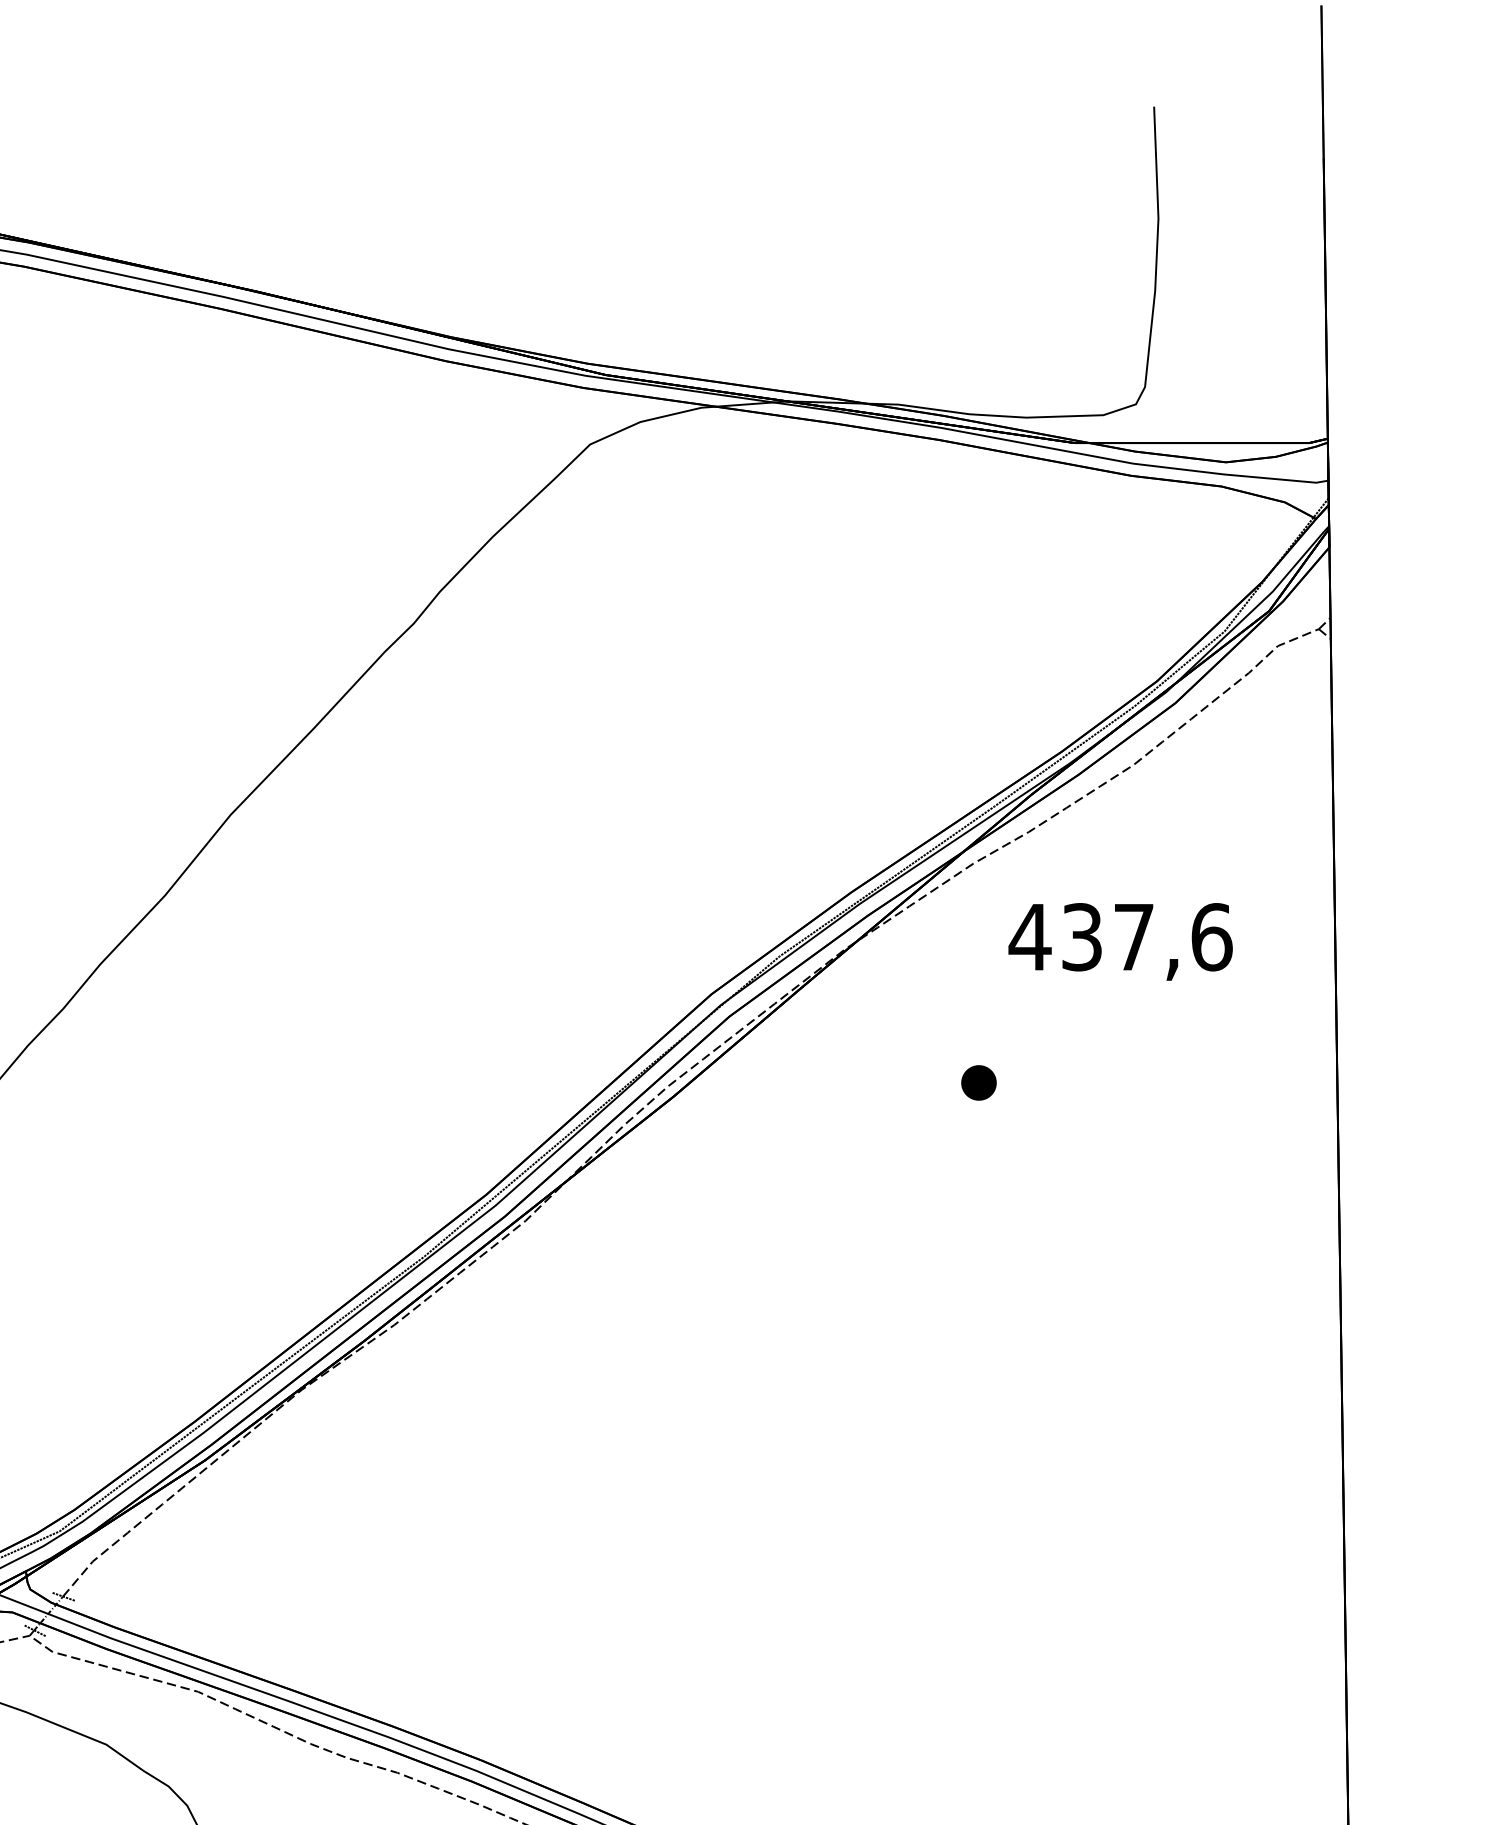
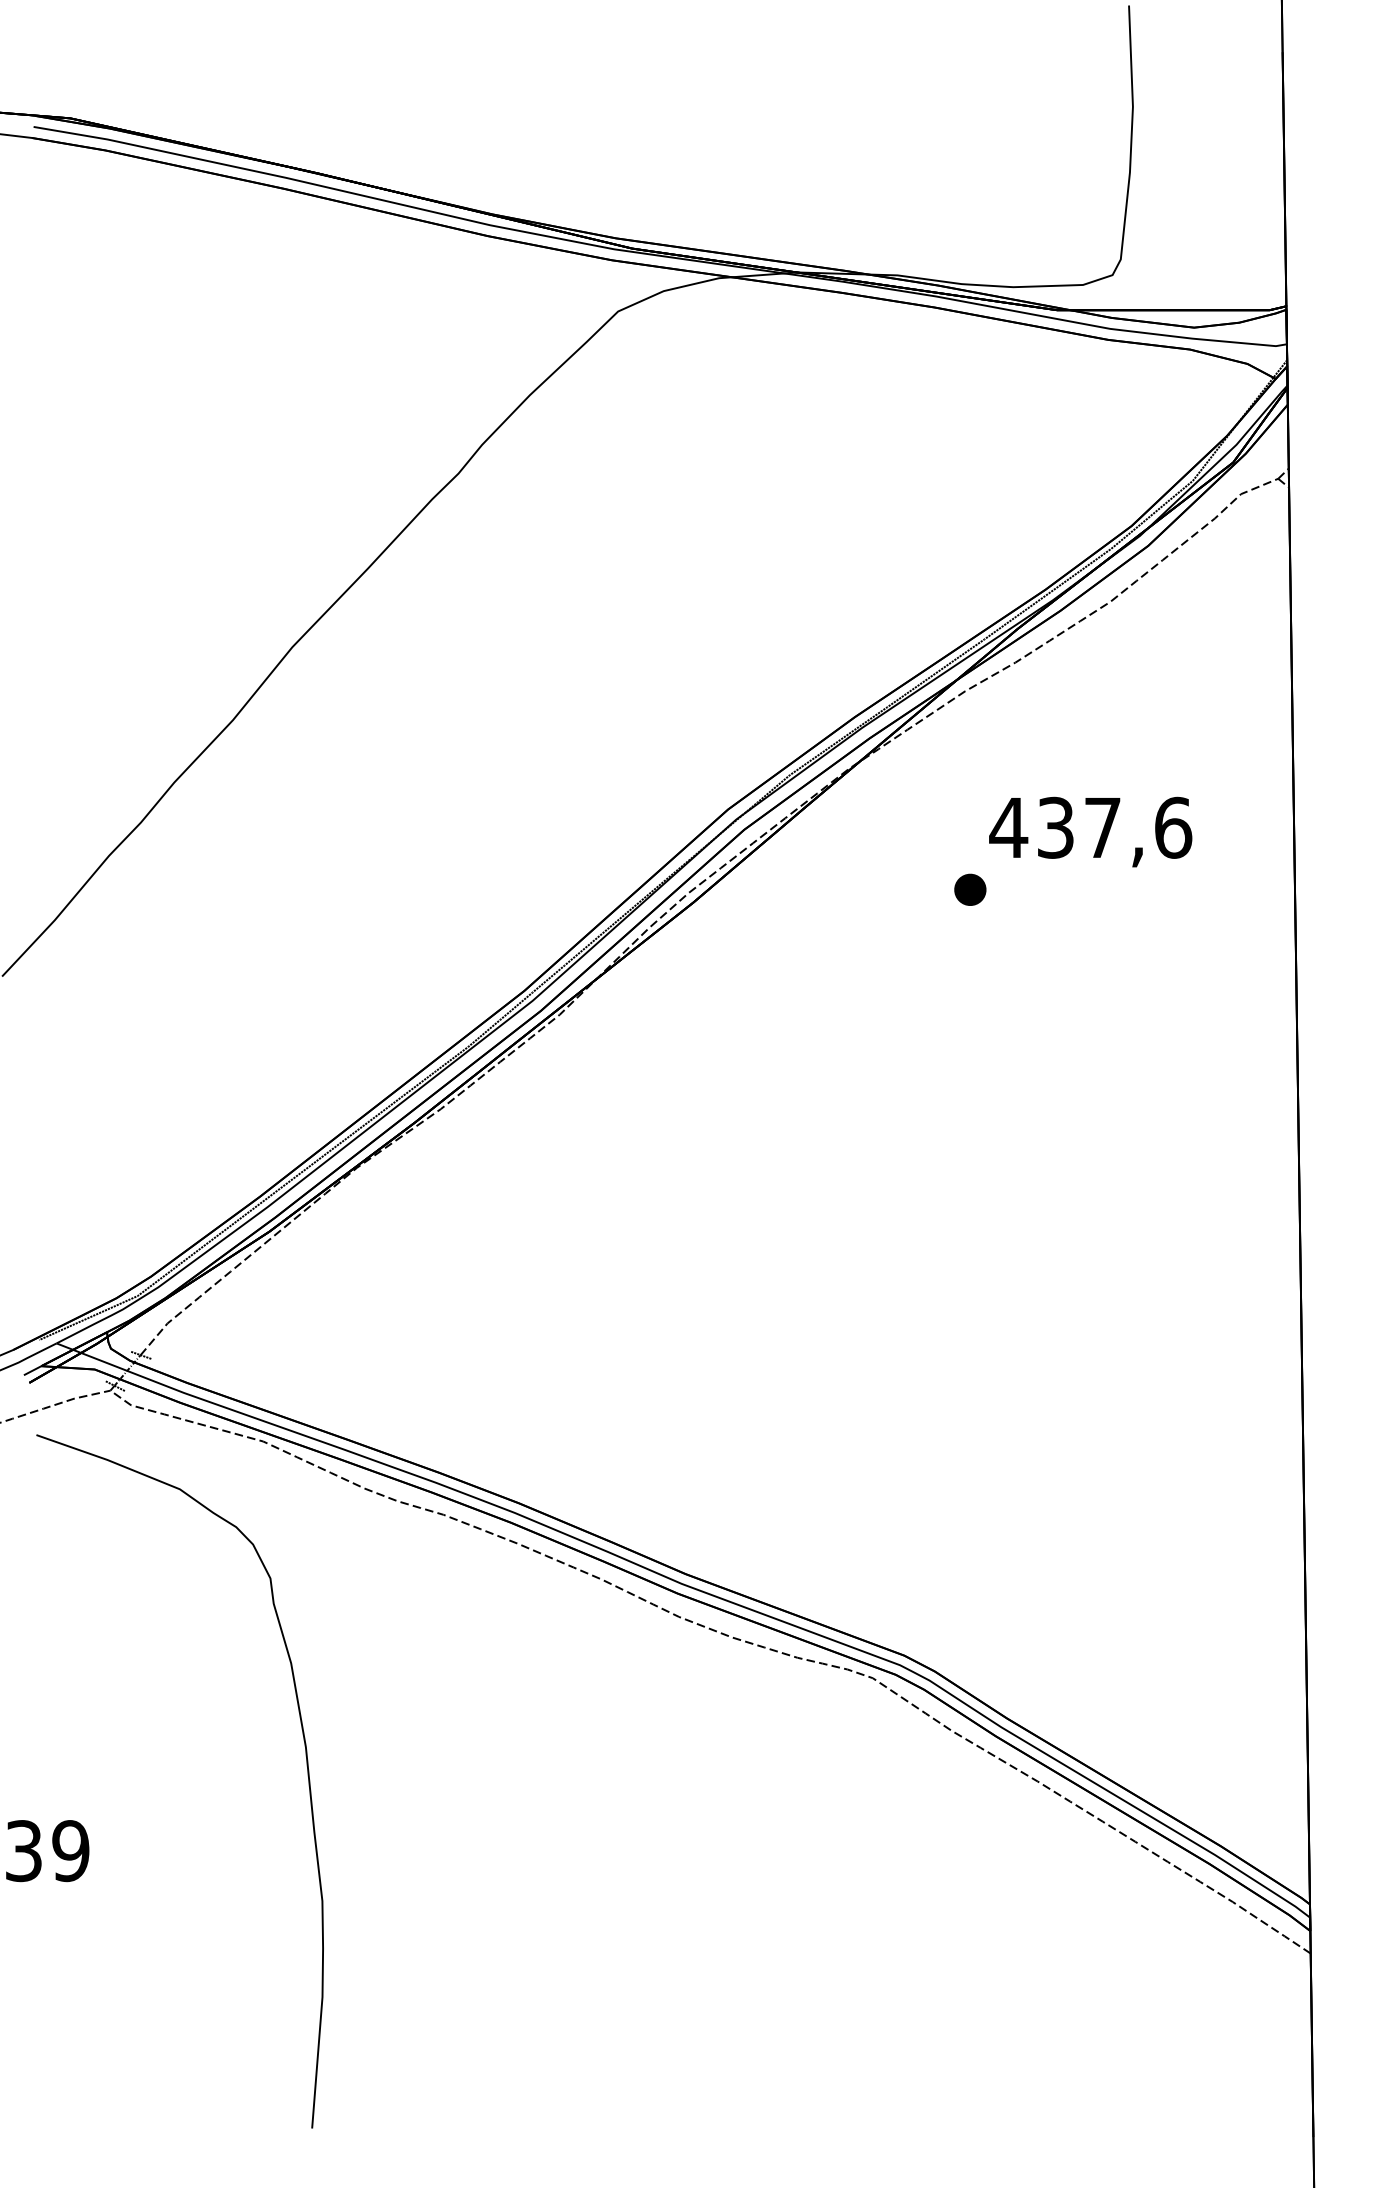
text: (1120, 941) -> (1090, 831), moved

